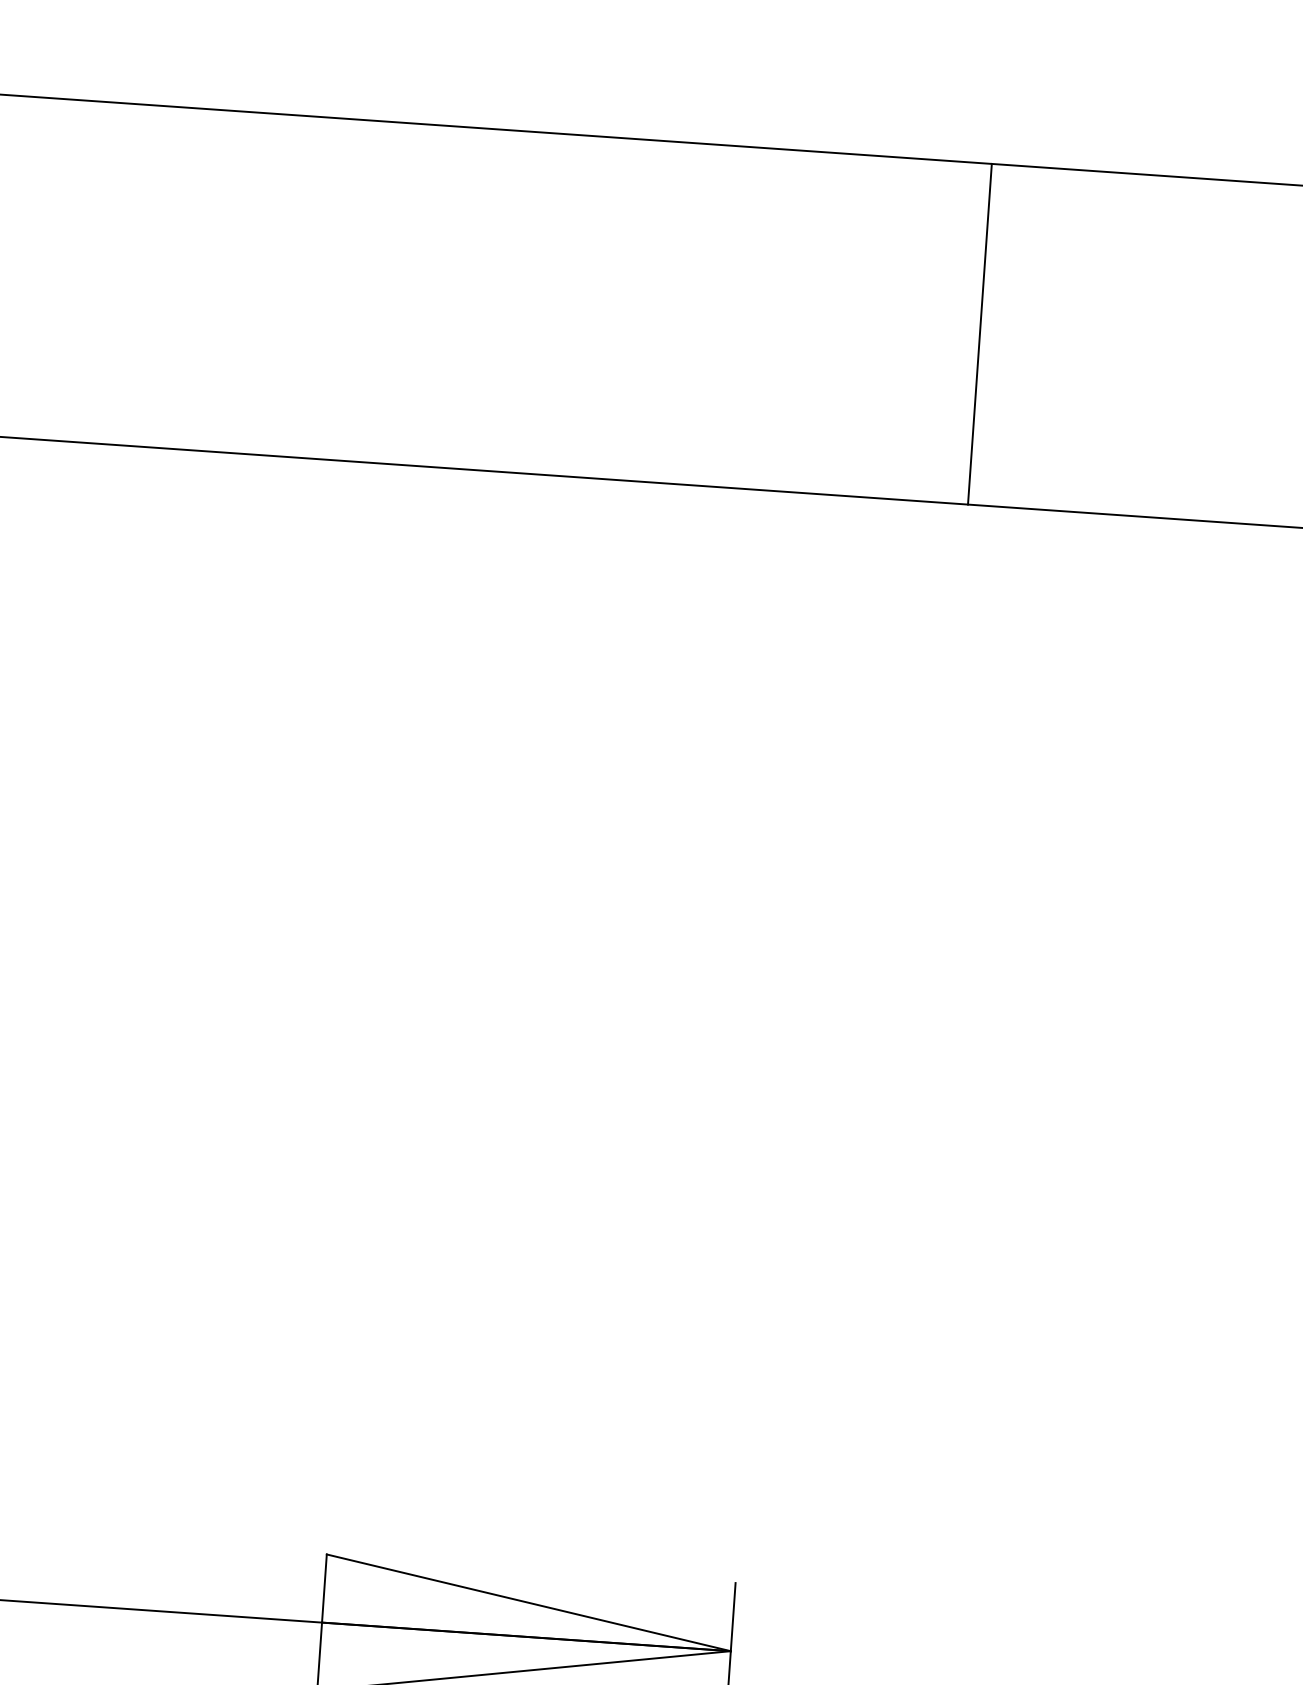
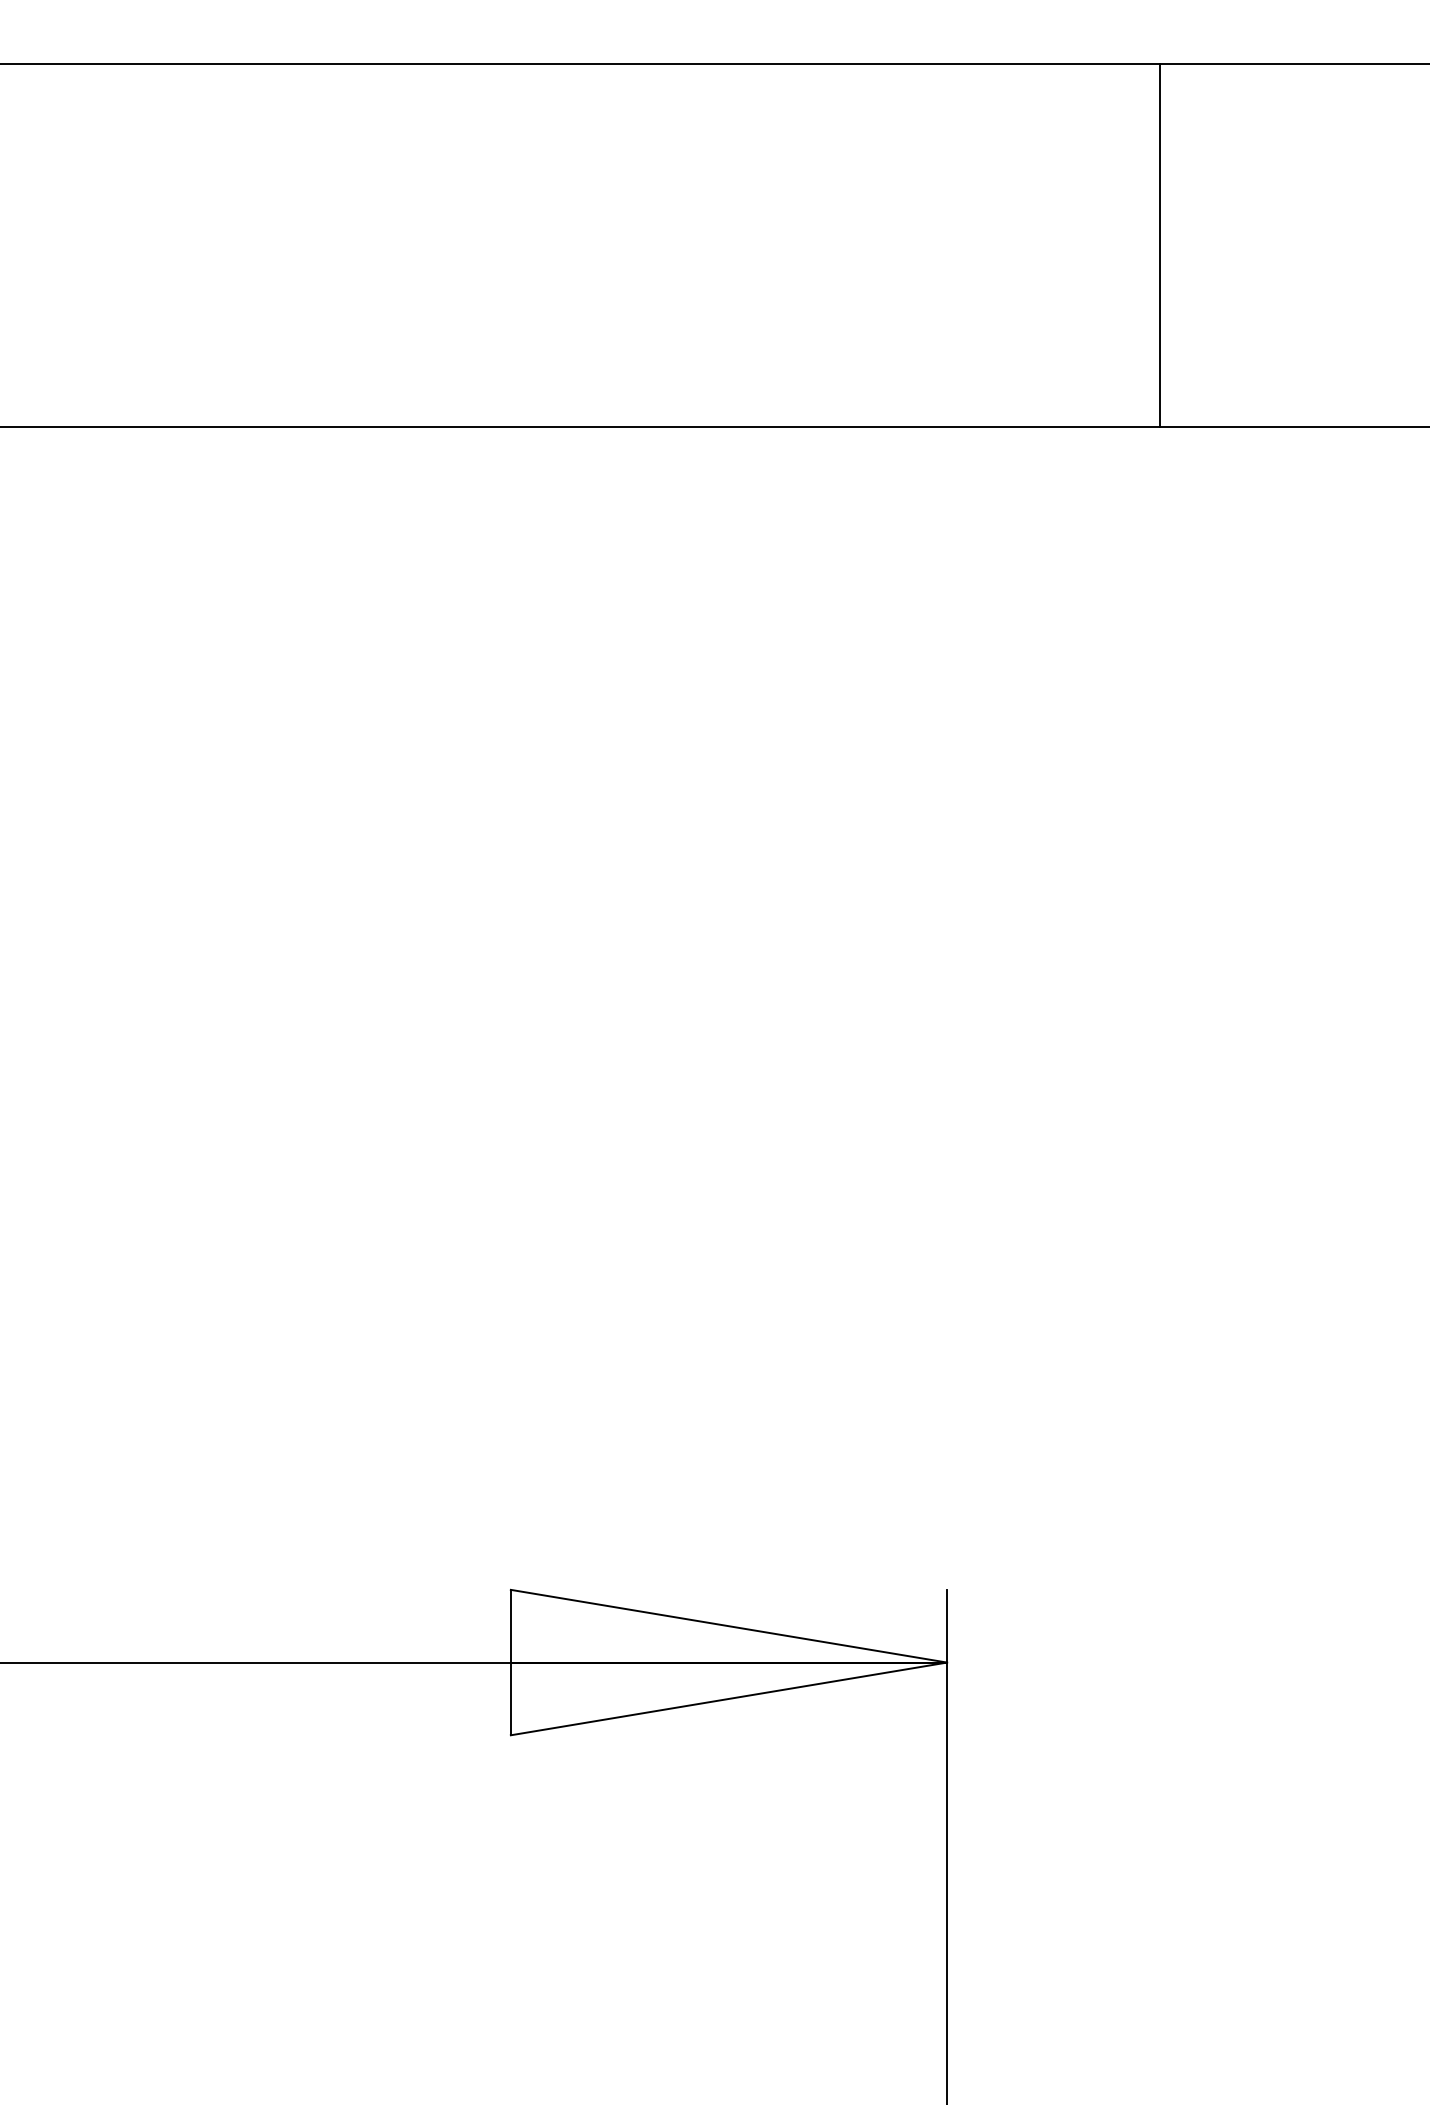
line: (979, 334) -> (1159, 245), moved

